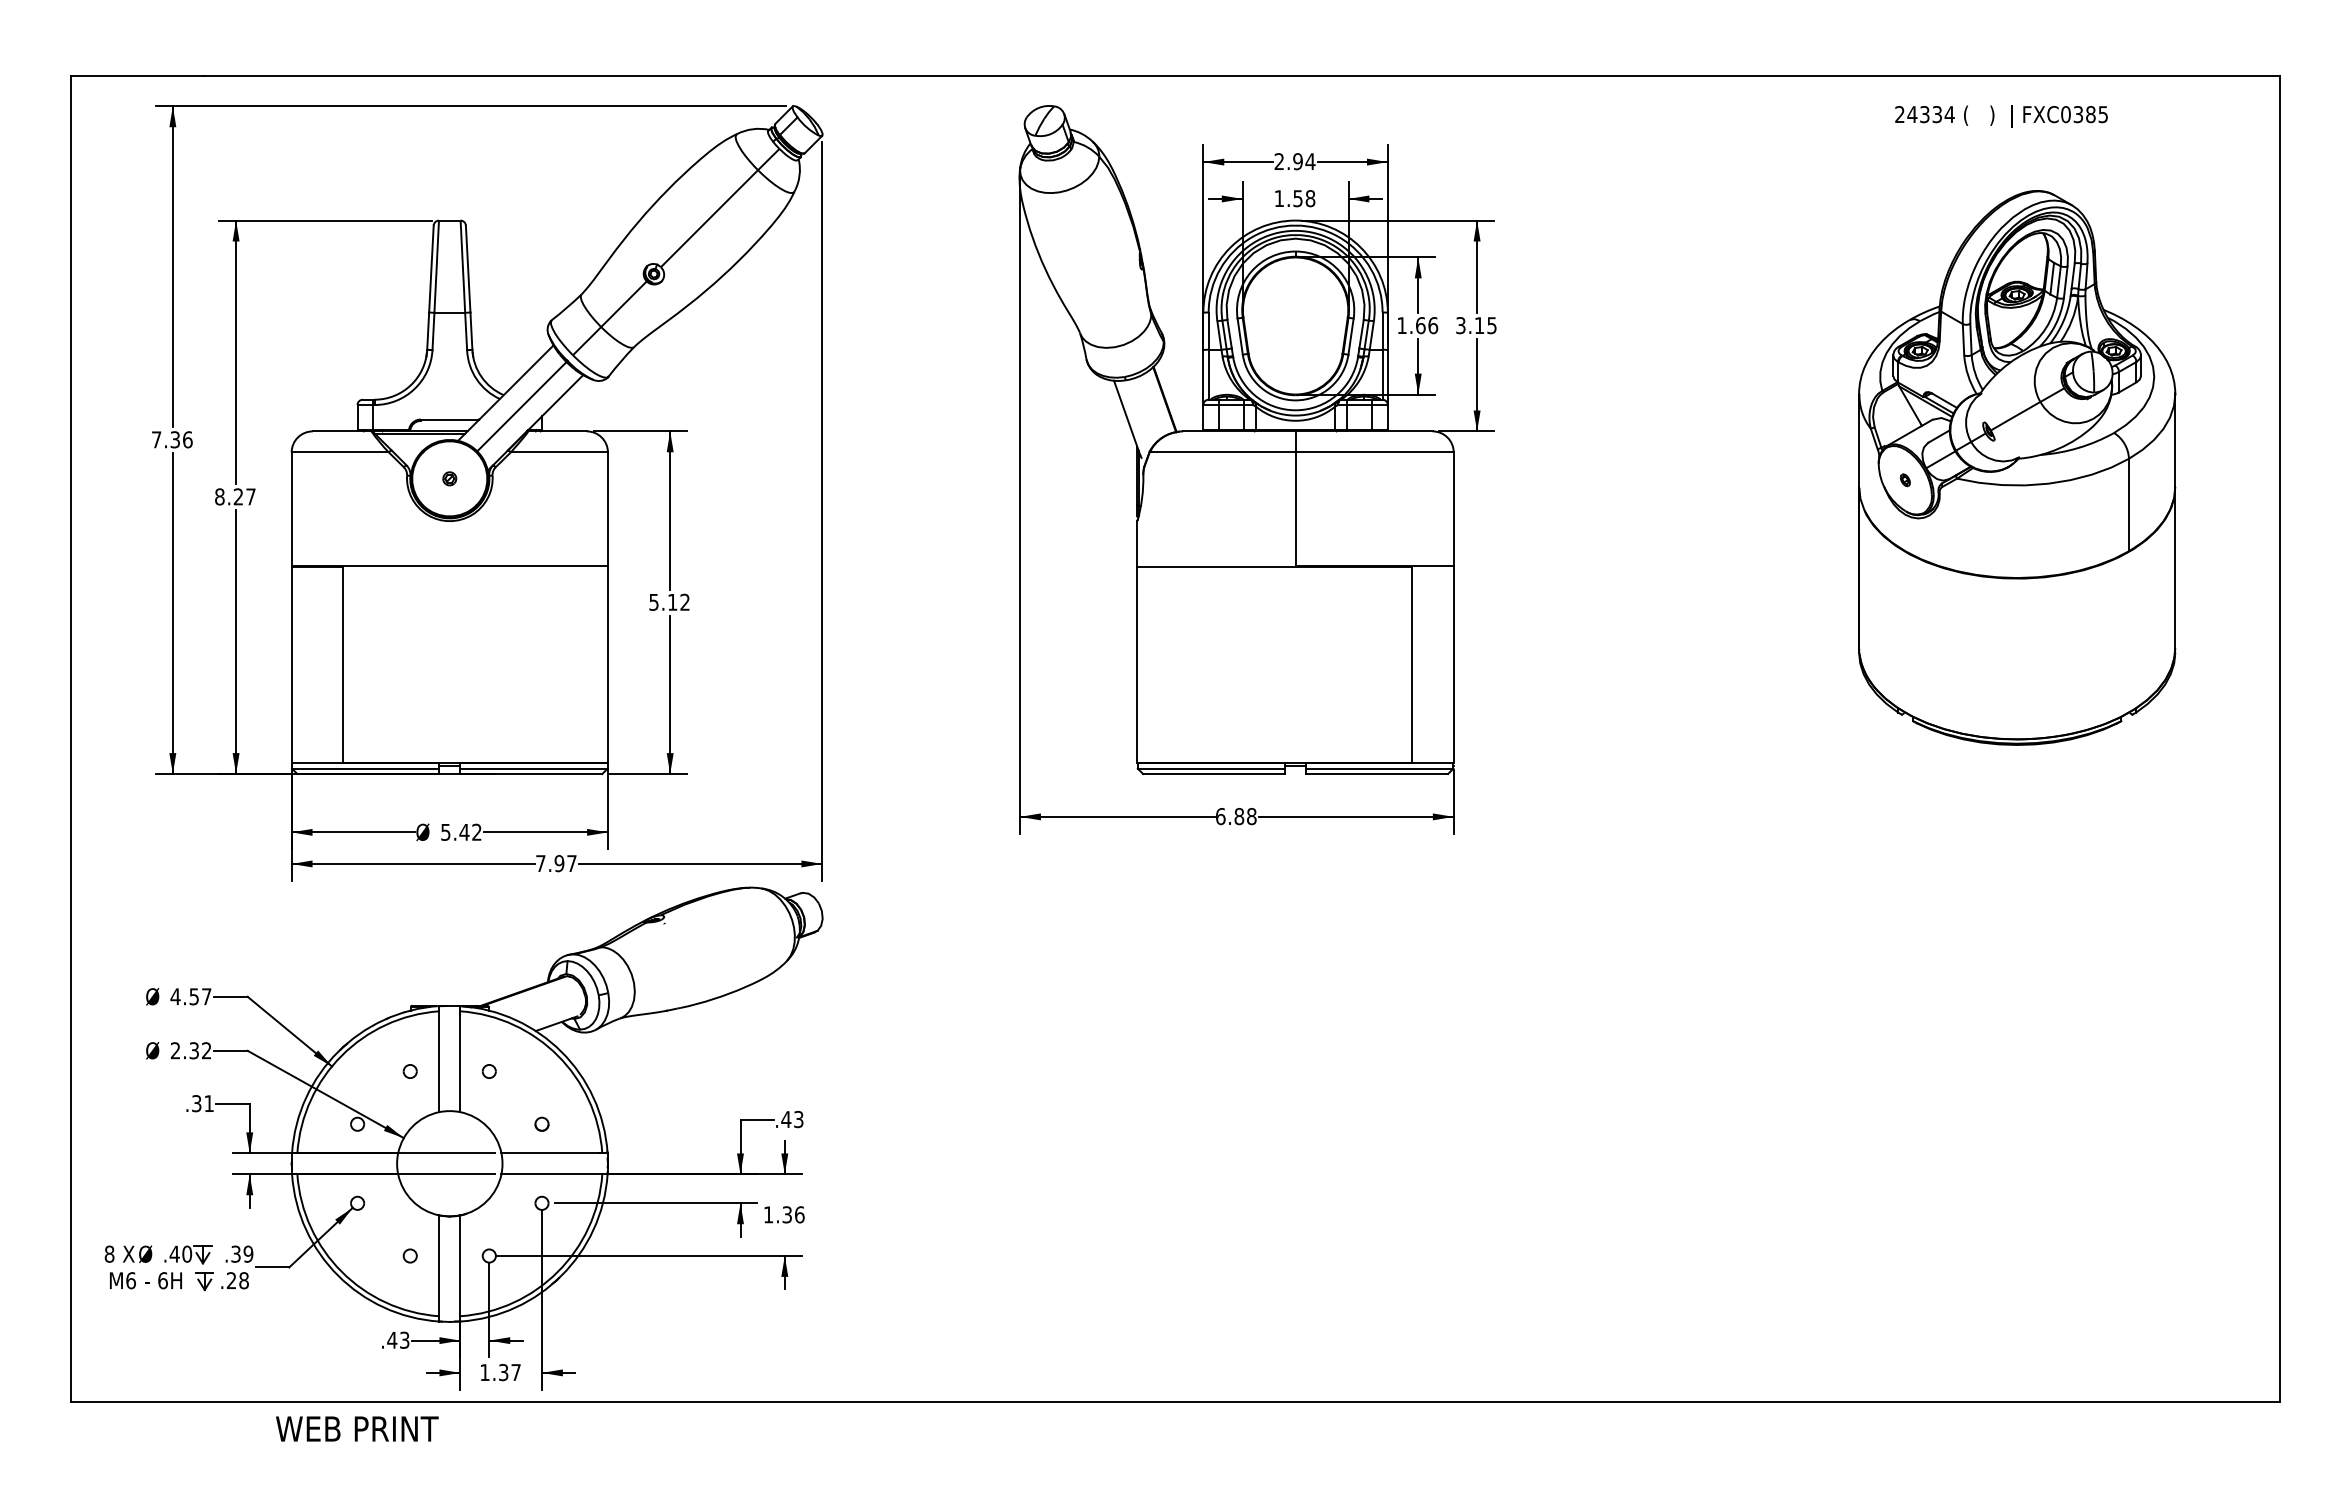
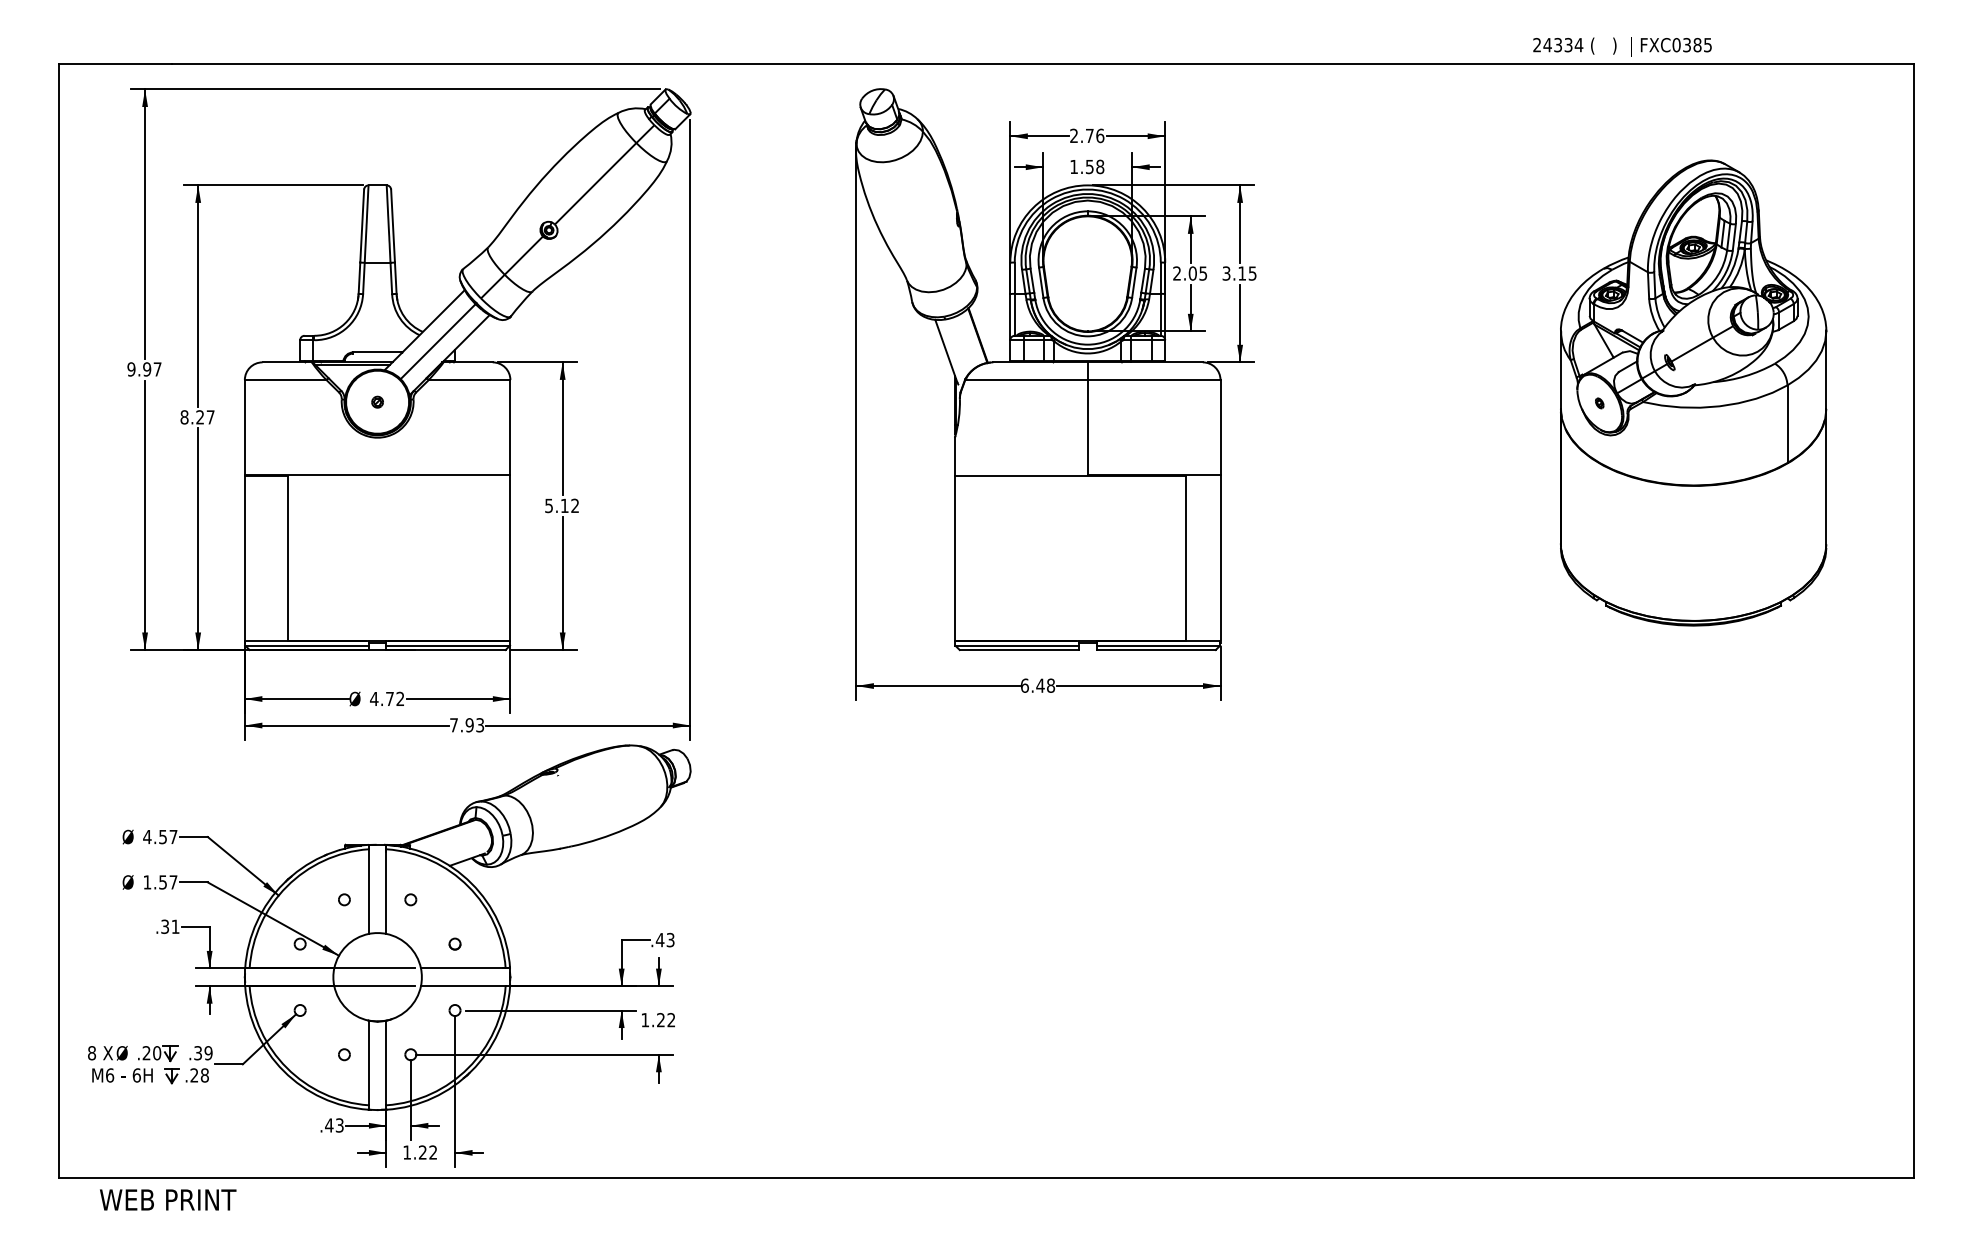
text: (2001, 116) -> (1622, 46), moved
text: (1304, 161) -> (1095, 135), 2.94 -> 2.76
text: (1417, 325) -> (1190, 273), 1.66 -> 2.05
text: (171, 439) -> (143, 369), 7.36 -> 9.97
text: (1239, 816) -> (1040, 685), 6.88 -> 6.48
text: (454, 832) -> (381, 699), 5.42 -> 4.72
text: (571, 863) -> (479, 725), 7.97 -> 7.93
text: (190, 1050) -> (159, 882), 2.32 -> 1.57
text: (793, 1214) -> (666, 1019), 1.36 -> 1.22
text: (174, 1253) -> (146, 1052), .40 -> .20
text: (509, 1372) -> (427, 1152), 1.37 -> 1.22
text: (357, 1428) -> (168, 1199), moved

